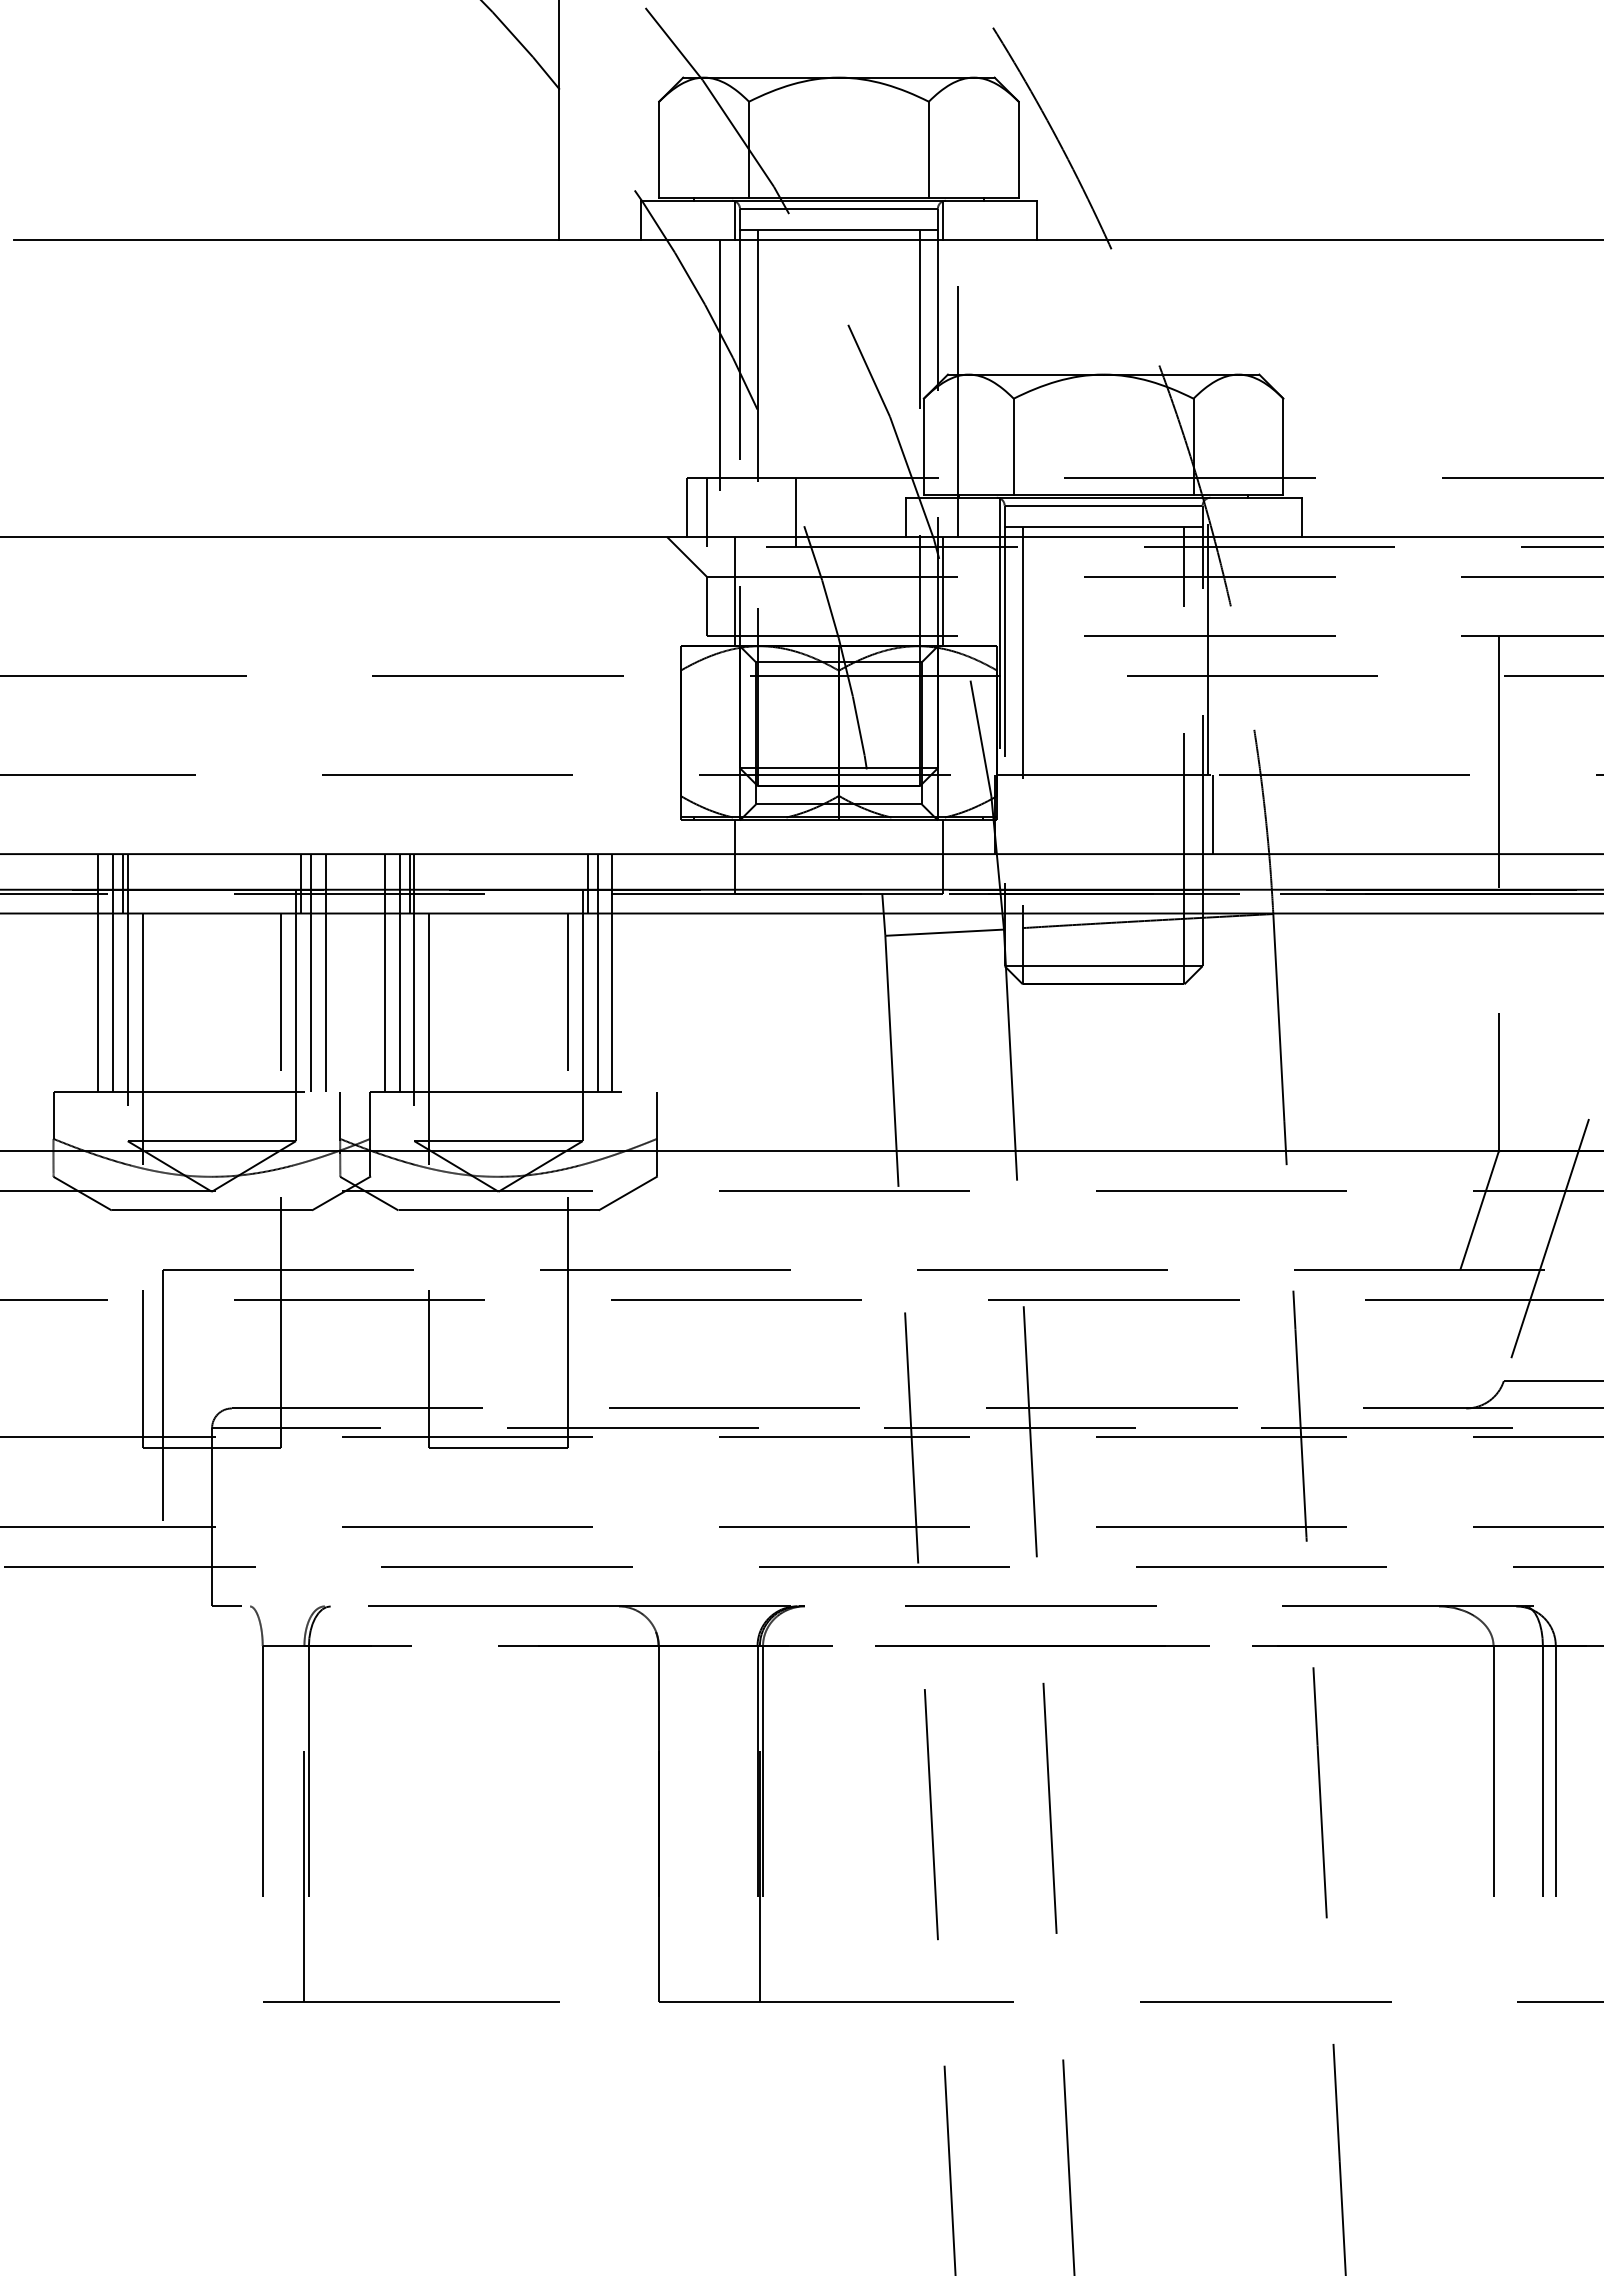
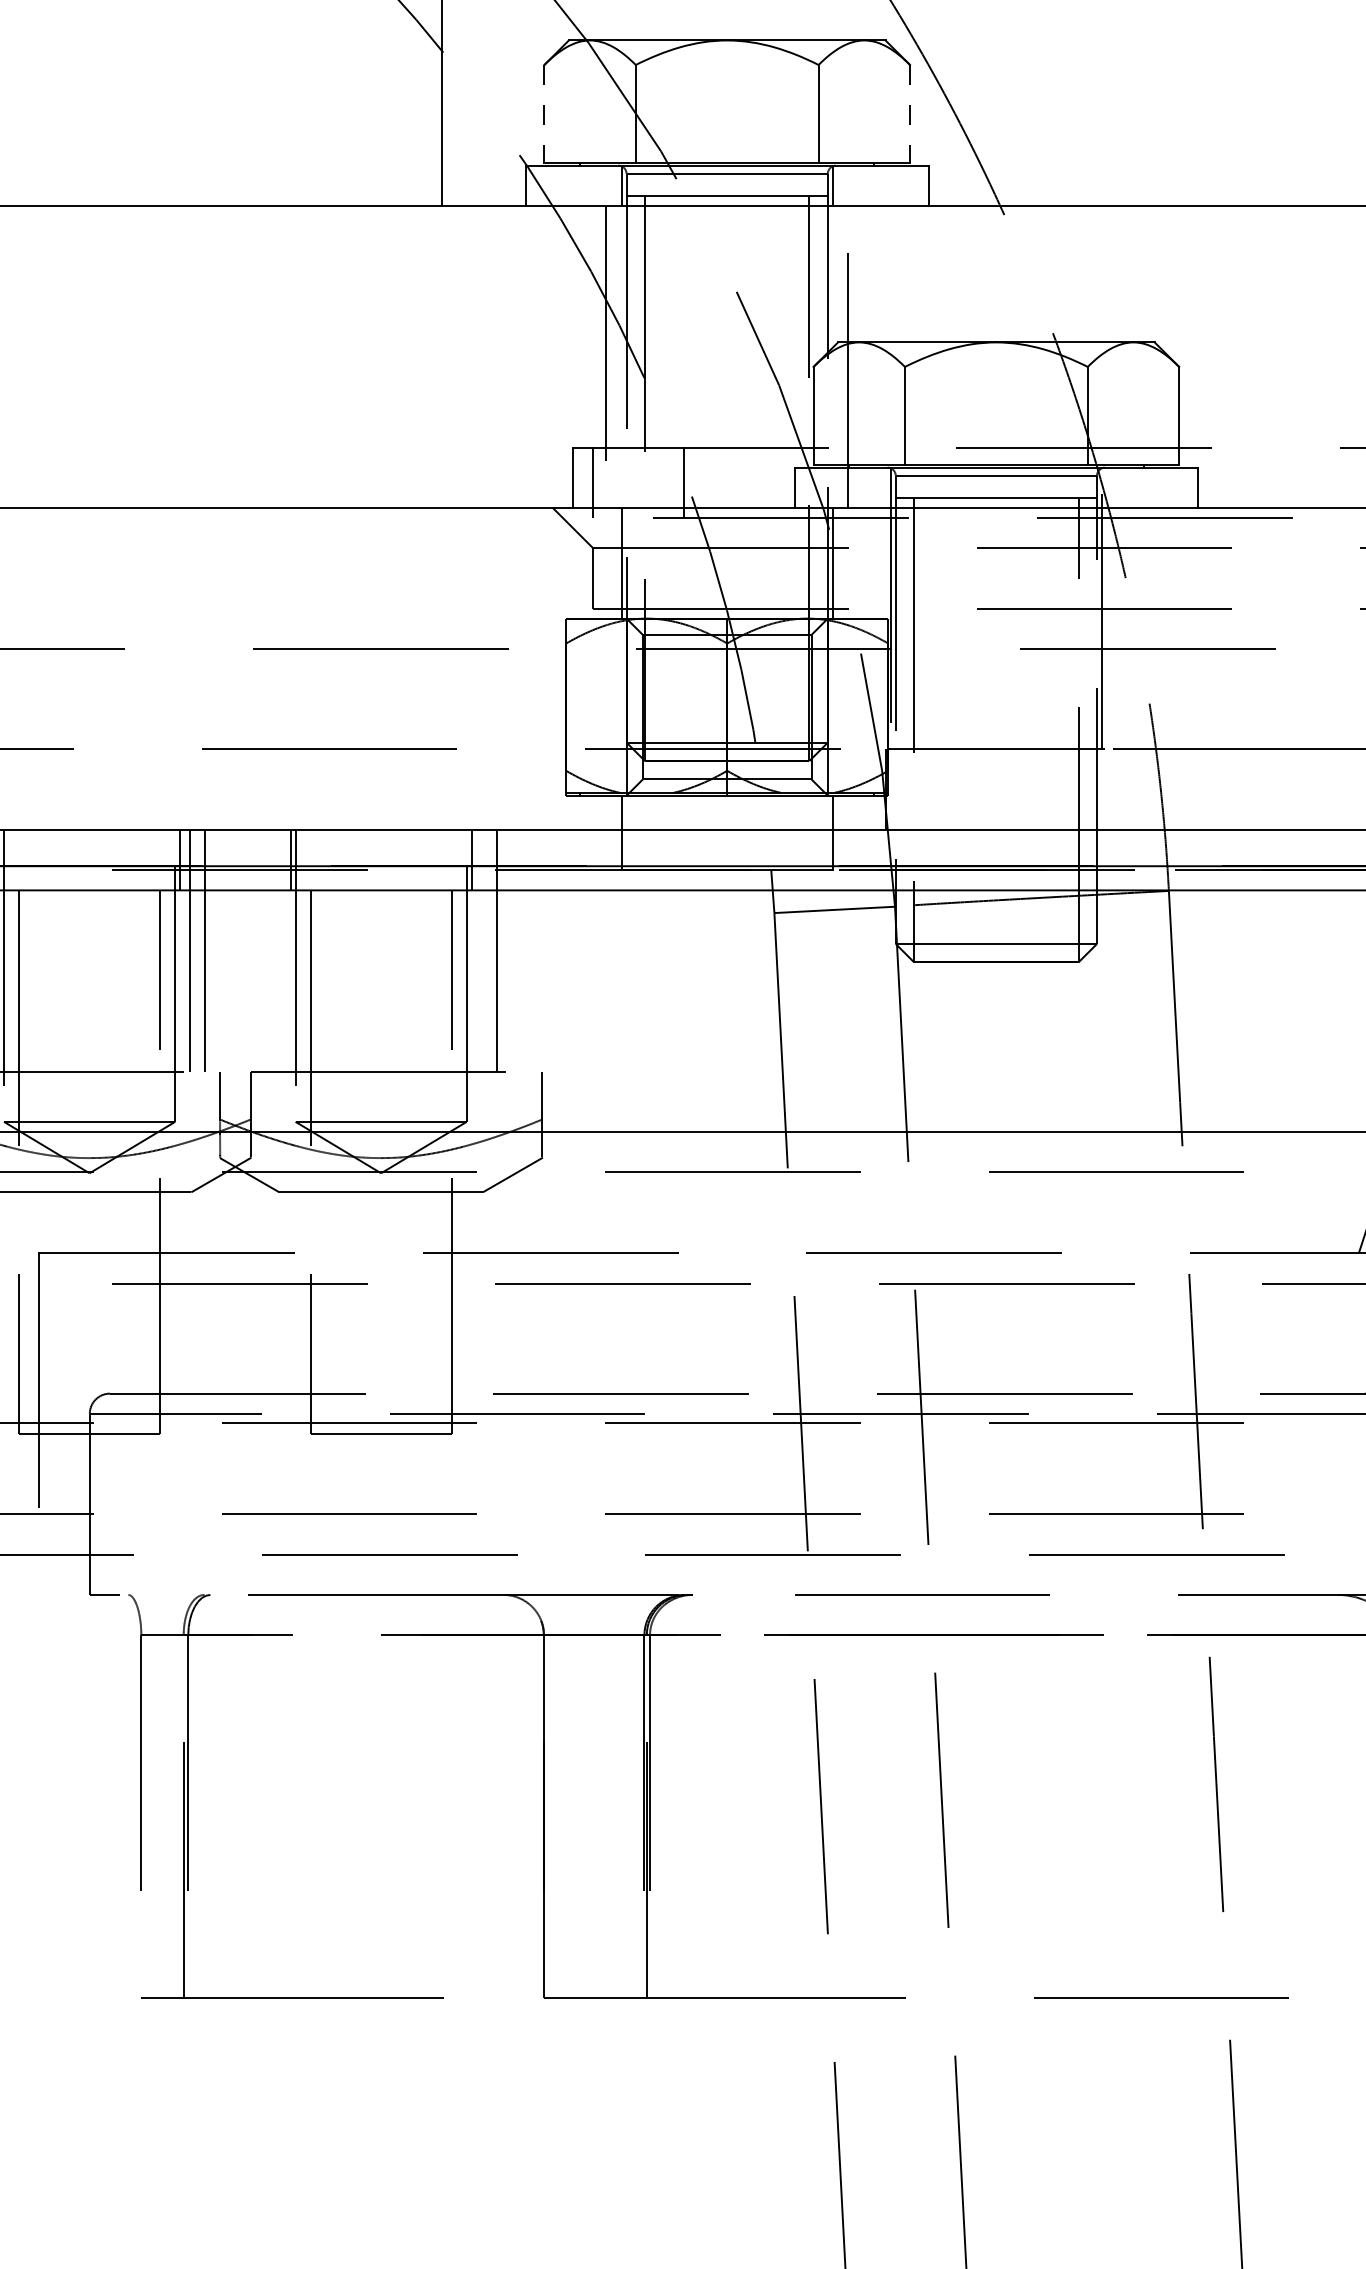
line: (659, 150) -> (544, 114), solid -> dashed
line: (1018, 150) -> (909, 114), solid -> dashed
line: (1212, 814) -> (1107, 789), removed
line: (384, 972) -> (265, 950), removed
line: (399, 972) -> (280, 950), removed
line: (597, 972) -> (481, 950), removed

